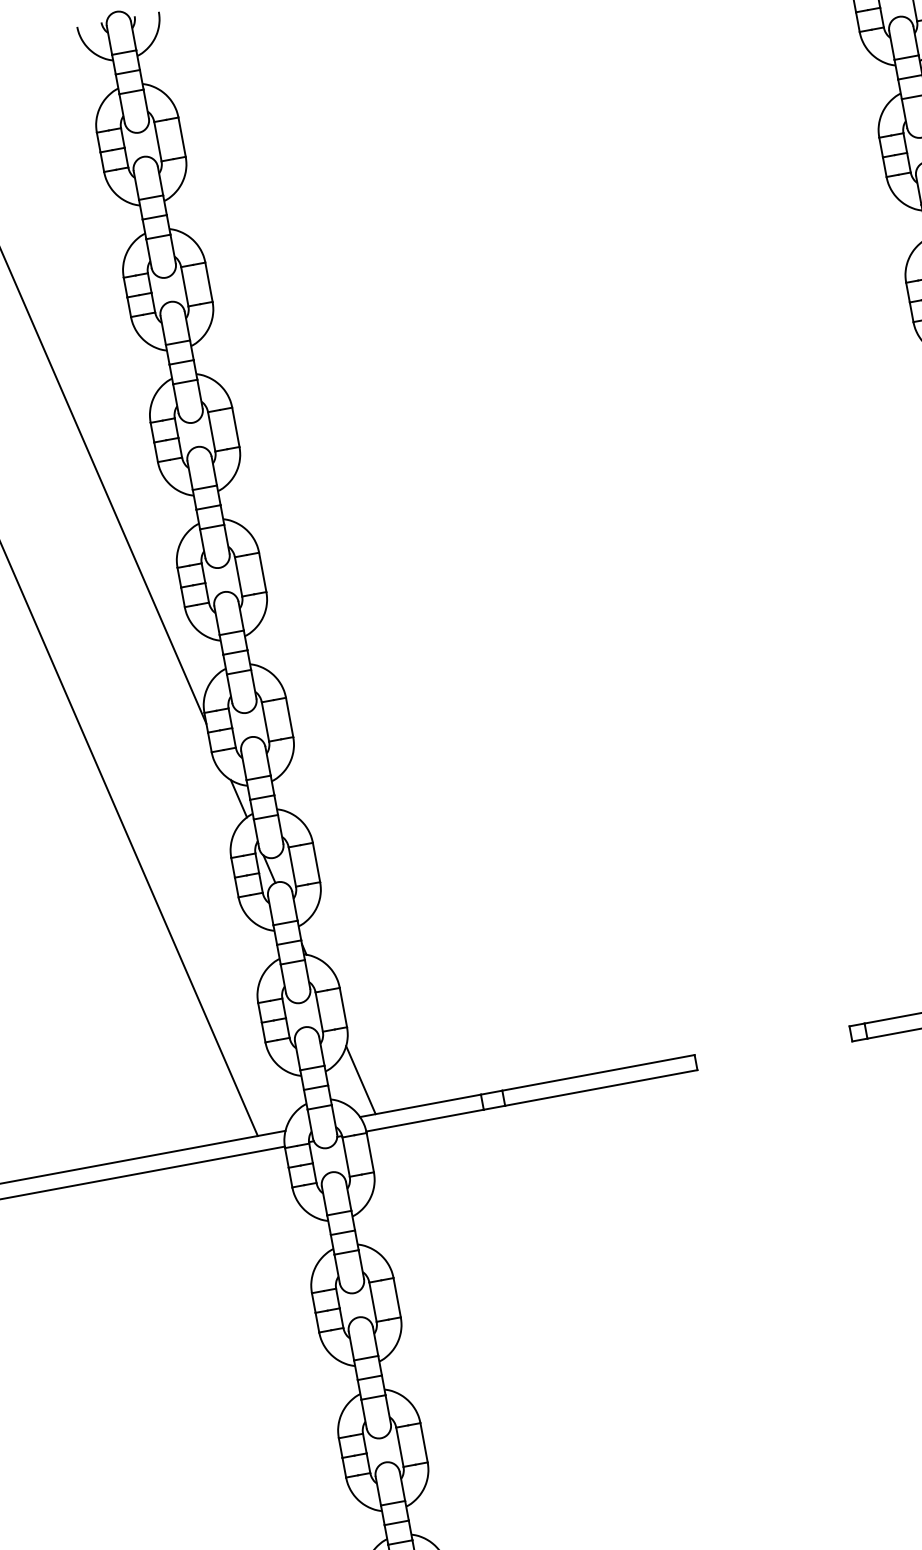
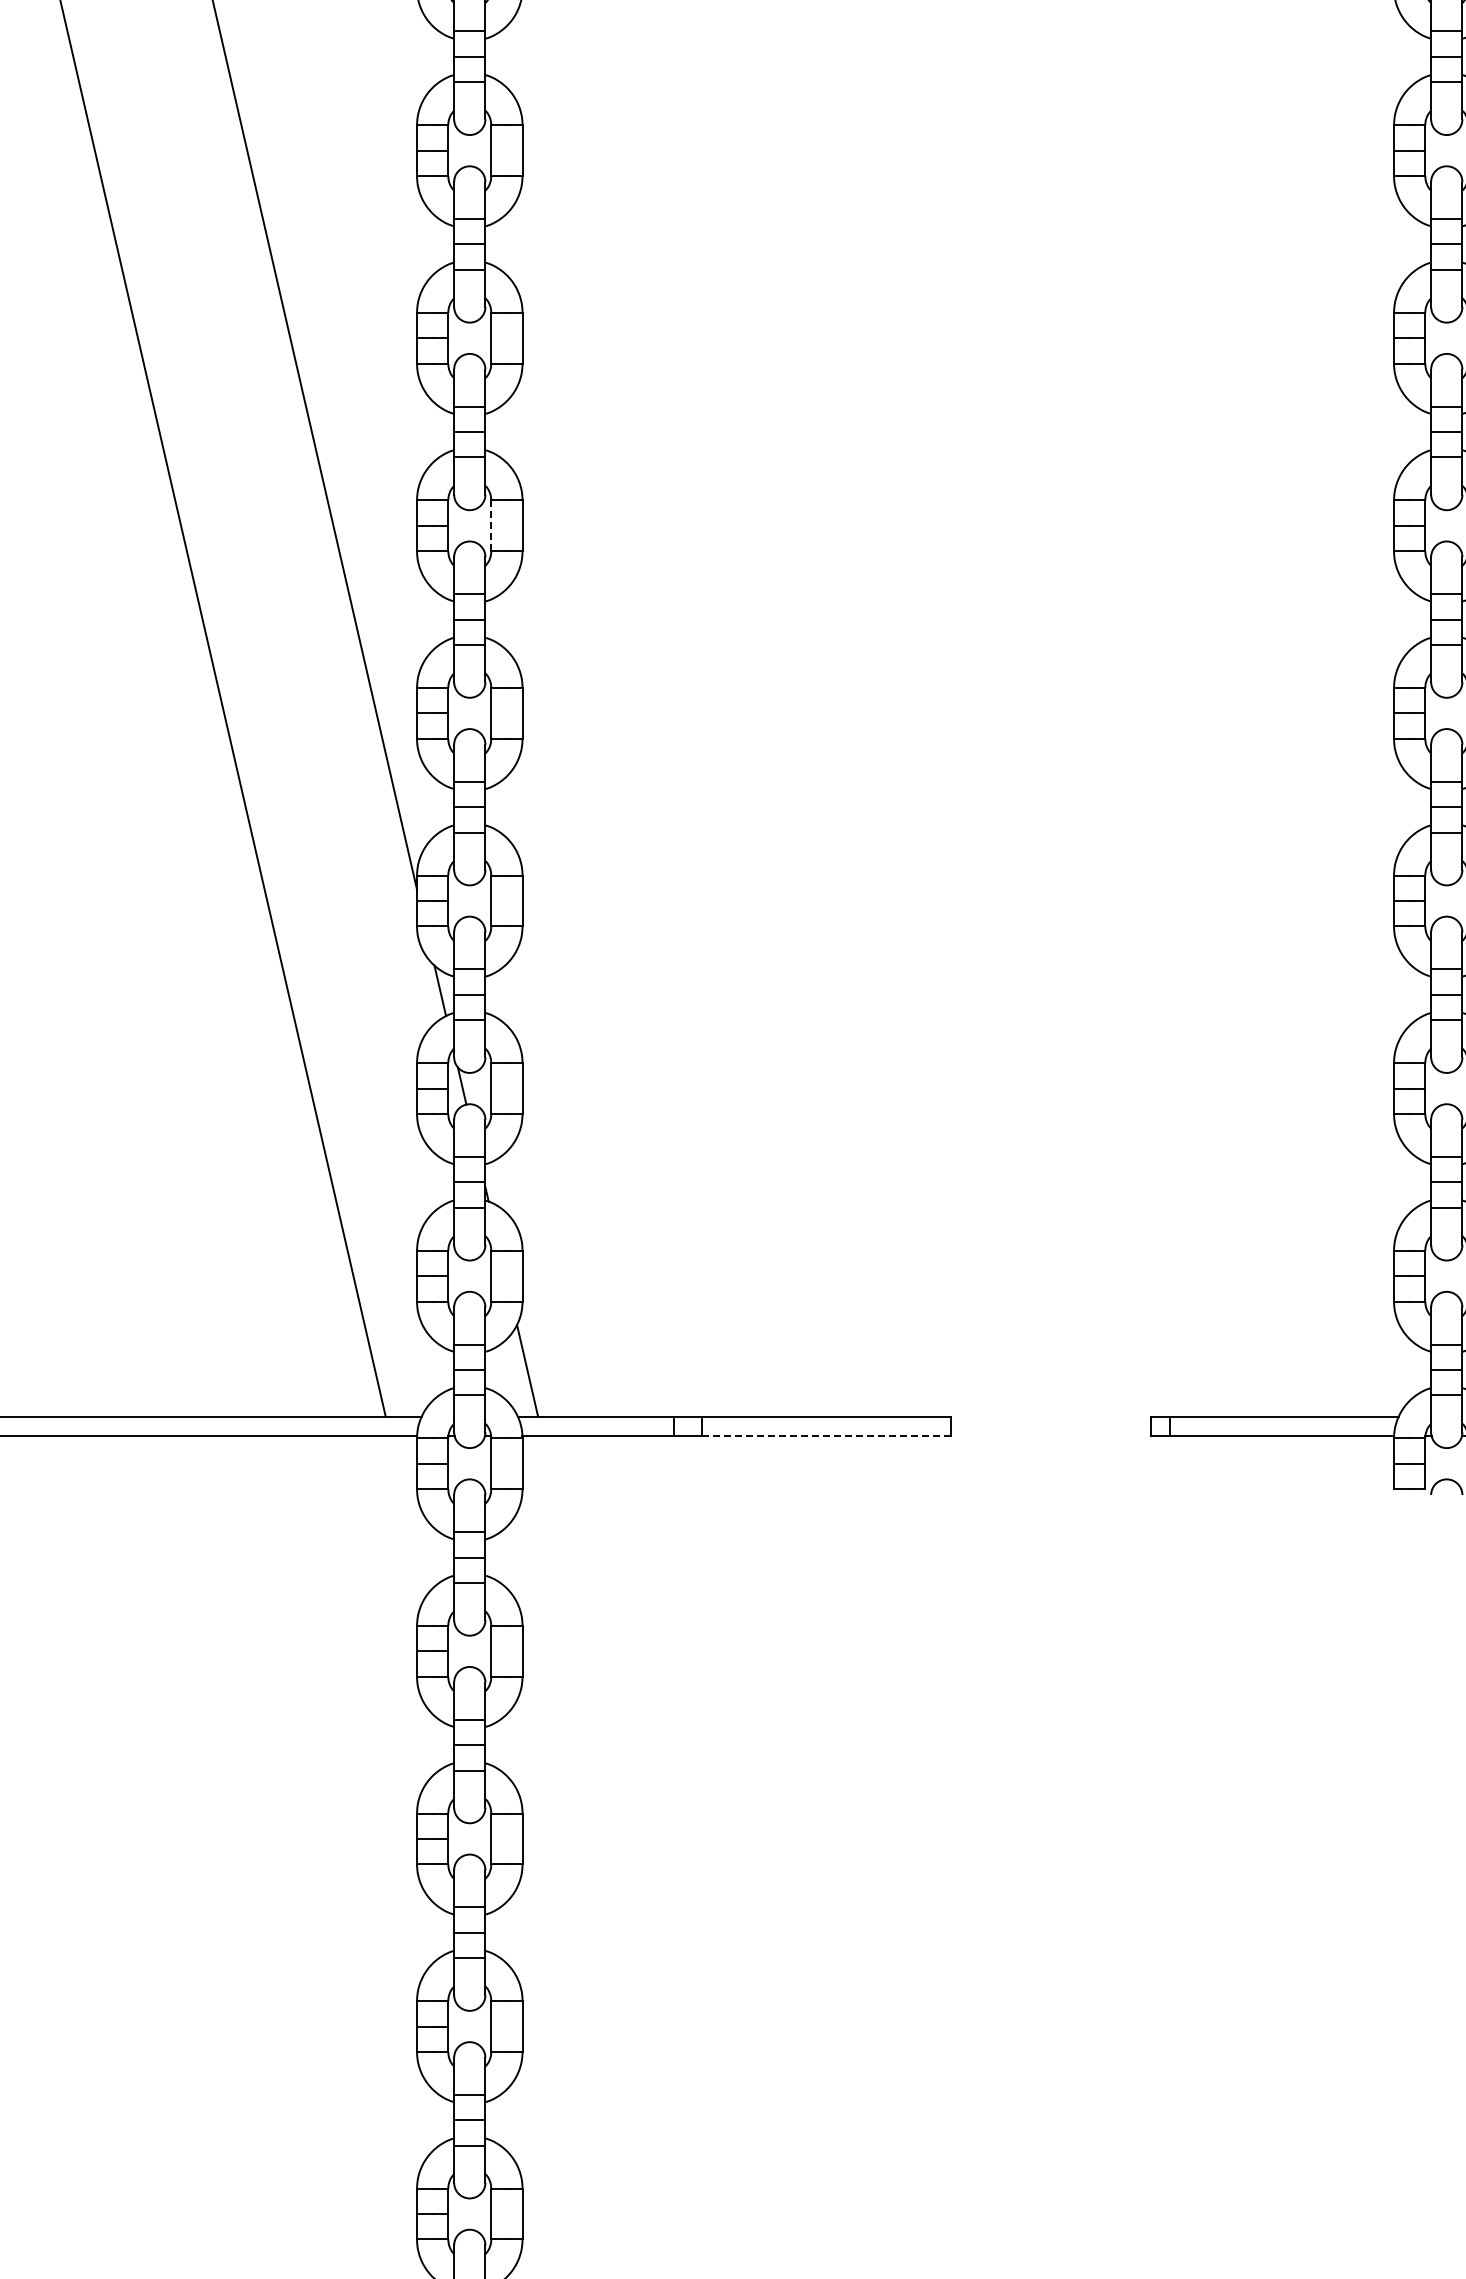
line: (211, 432) -> (491, 526), solid -> dashed
line: (600, 1088) -> (825, 1436), solid -> dashed

